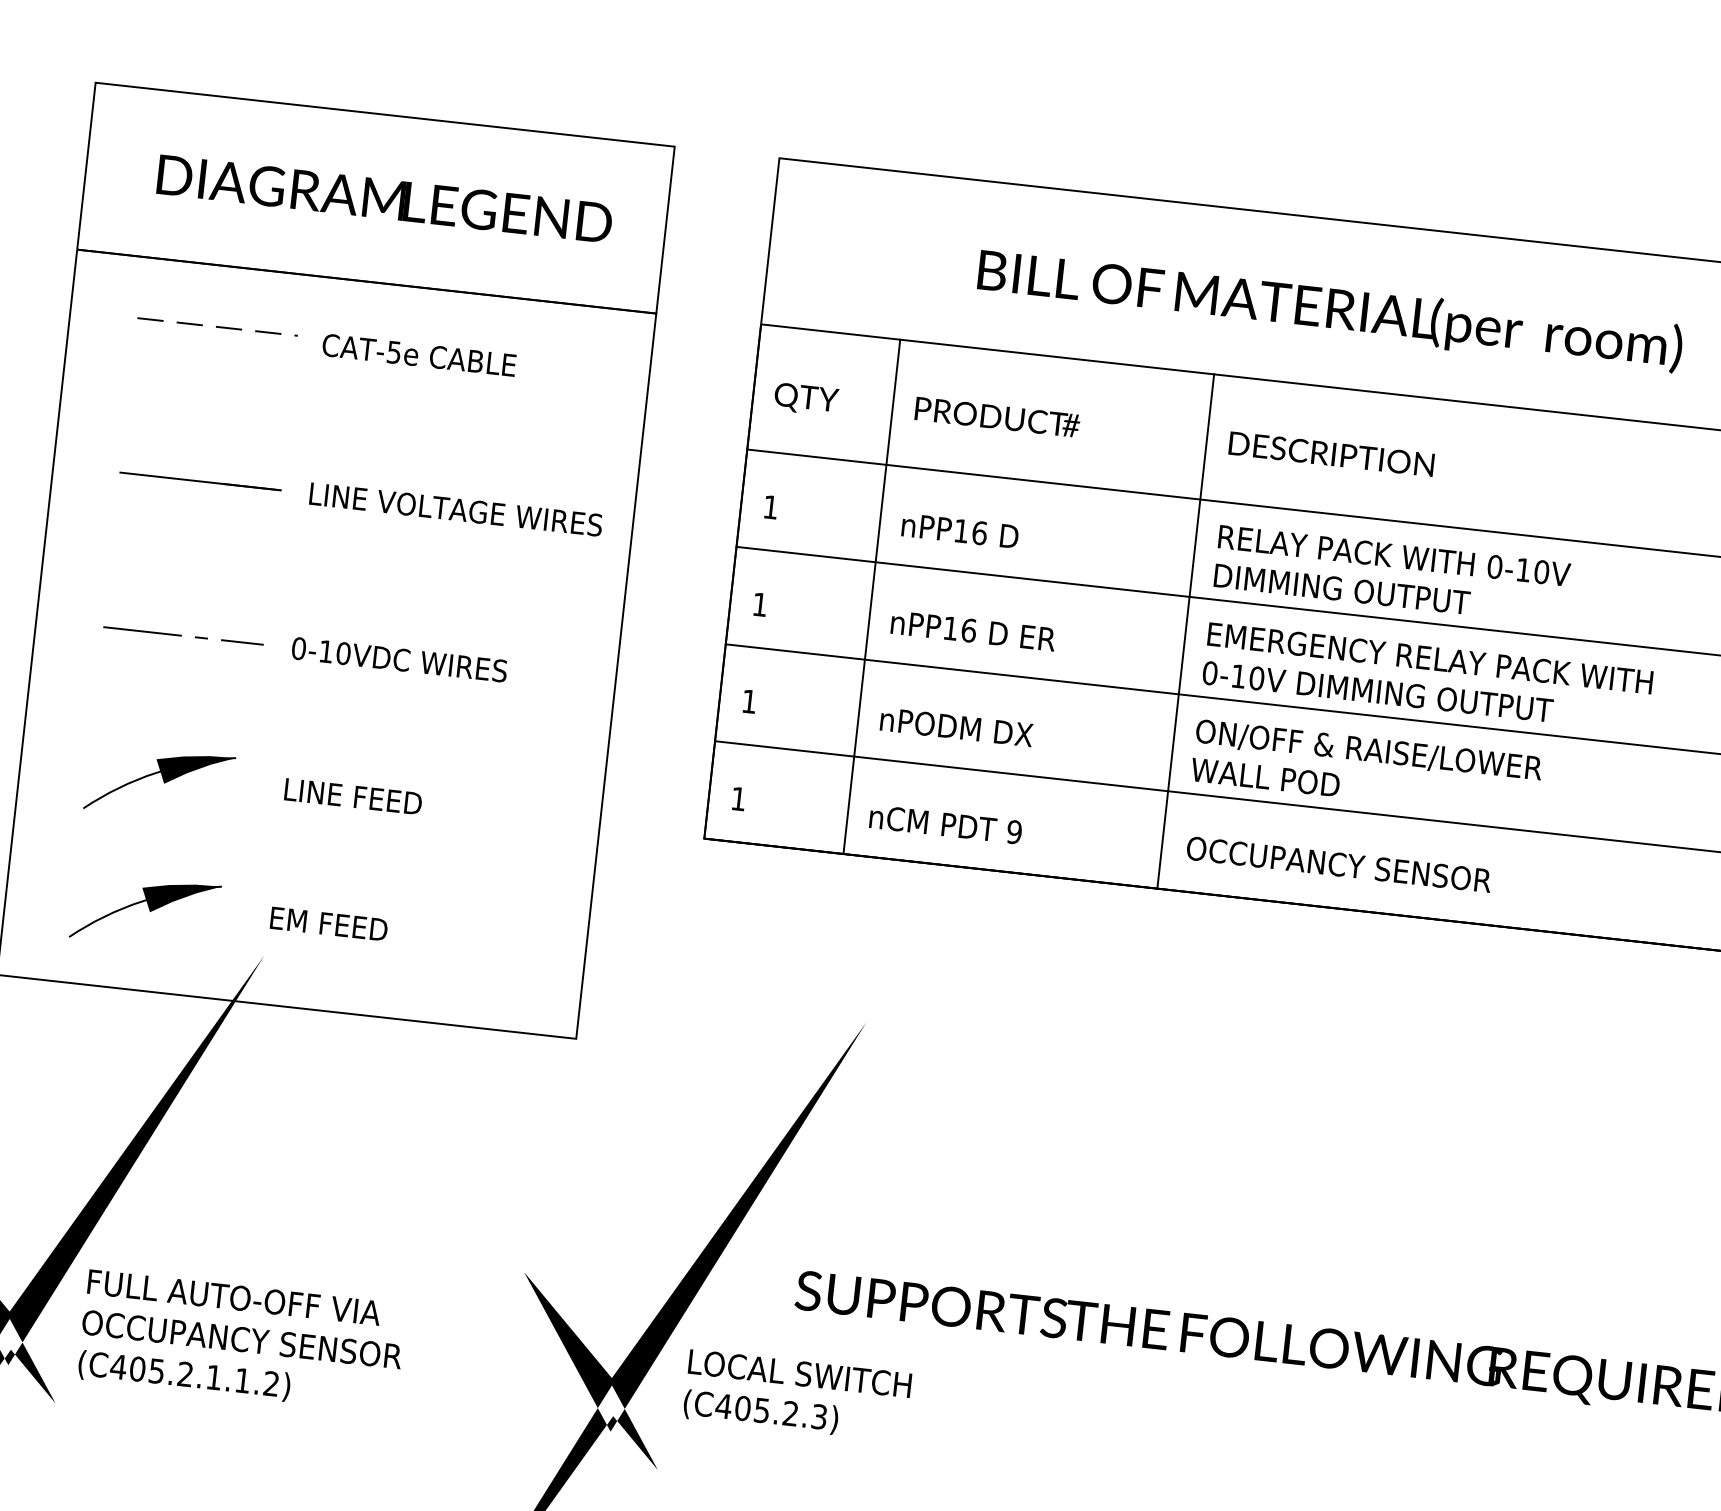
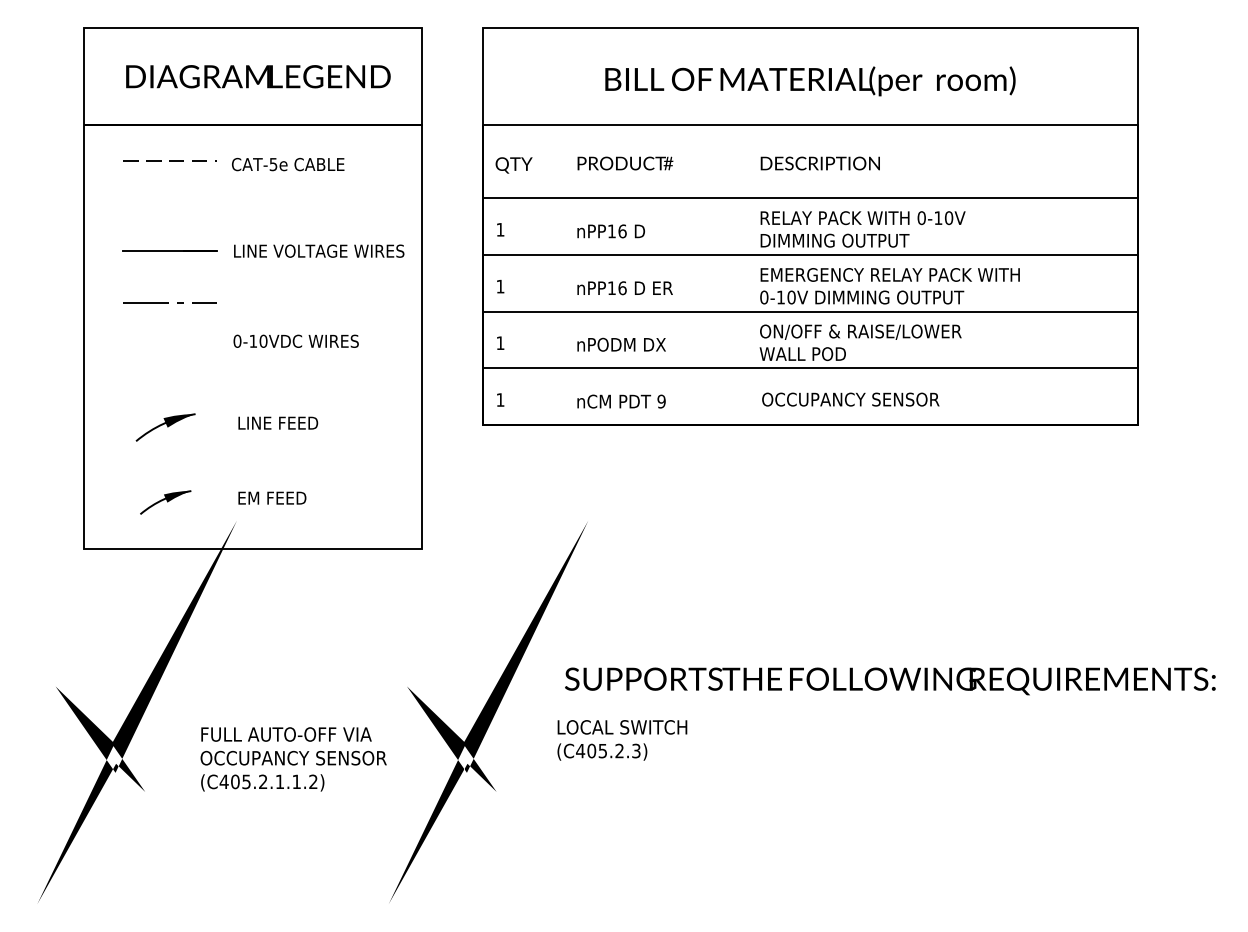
line: (872, 595) -> (564, 274), removed
line: (1185, 630) -> (747, 274), removed
line: (180, 634) -> (168, 302), moved
part: (159, 782) -> (165, 427), size x0.7
part: (145, 911) -> (165, 502), size x0.6
text: (241, 1341) -> (293, 759), moved
text: (797, 1396) -> (622, 740), moved

